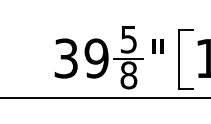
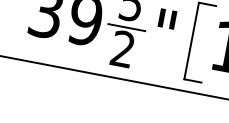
text: (128, 75) -> (122, 49), 8 -> 2

